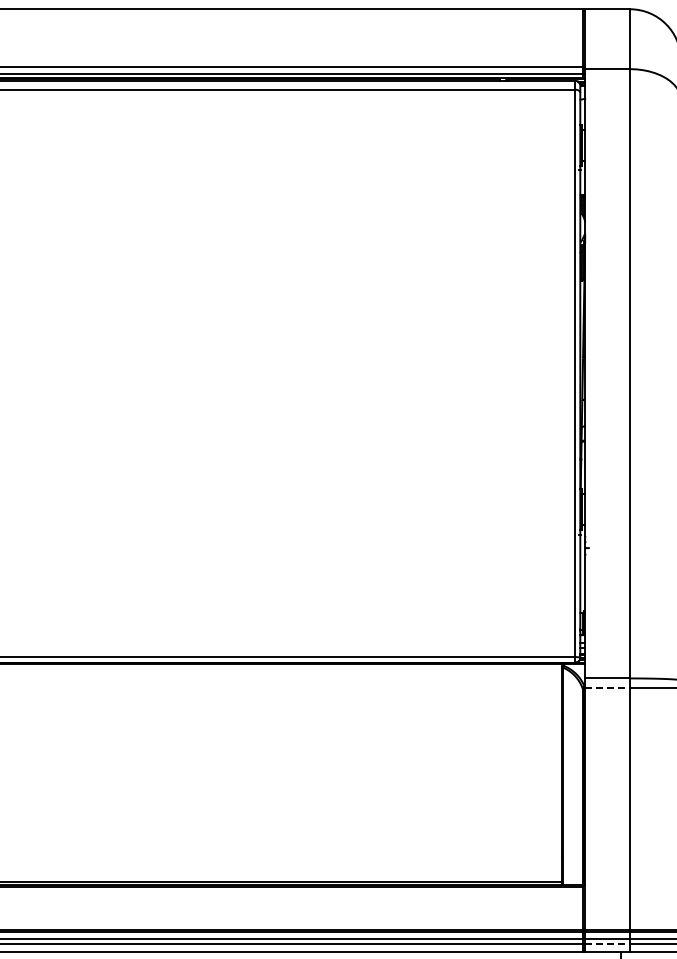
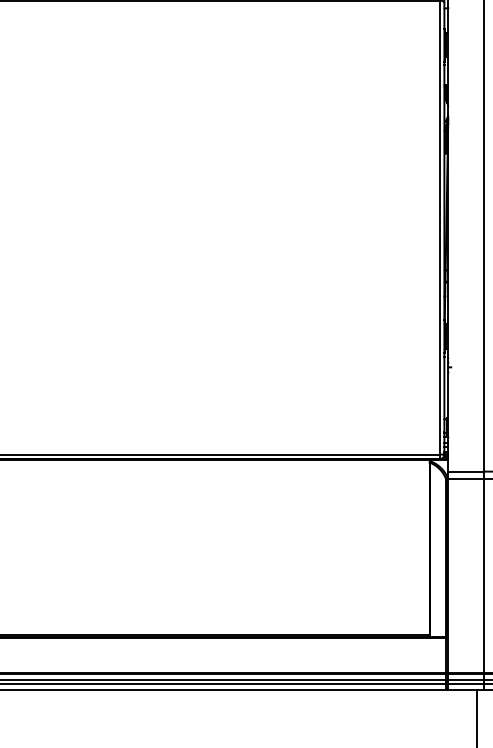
line: (608, 688) -> (466, 479), dashed -> solid
line: (608, 944) -> (466, 684), dashed -> solid

